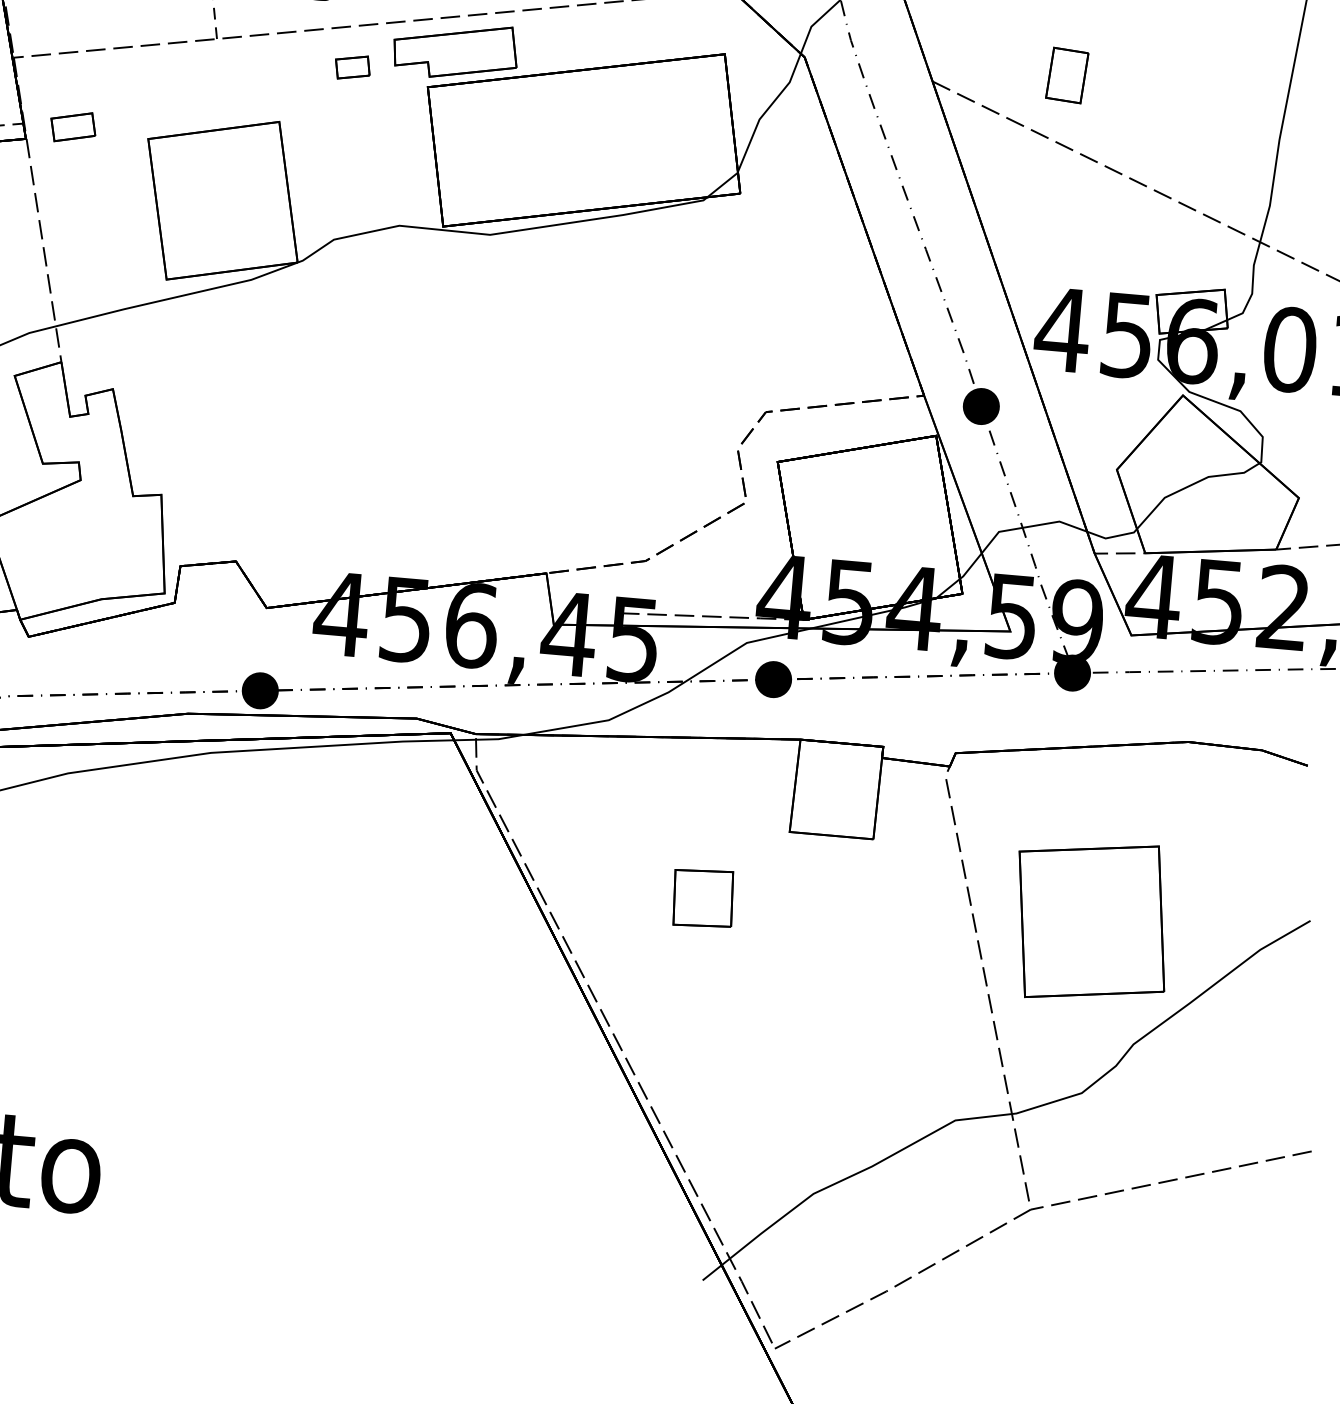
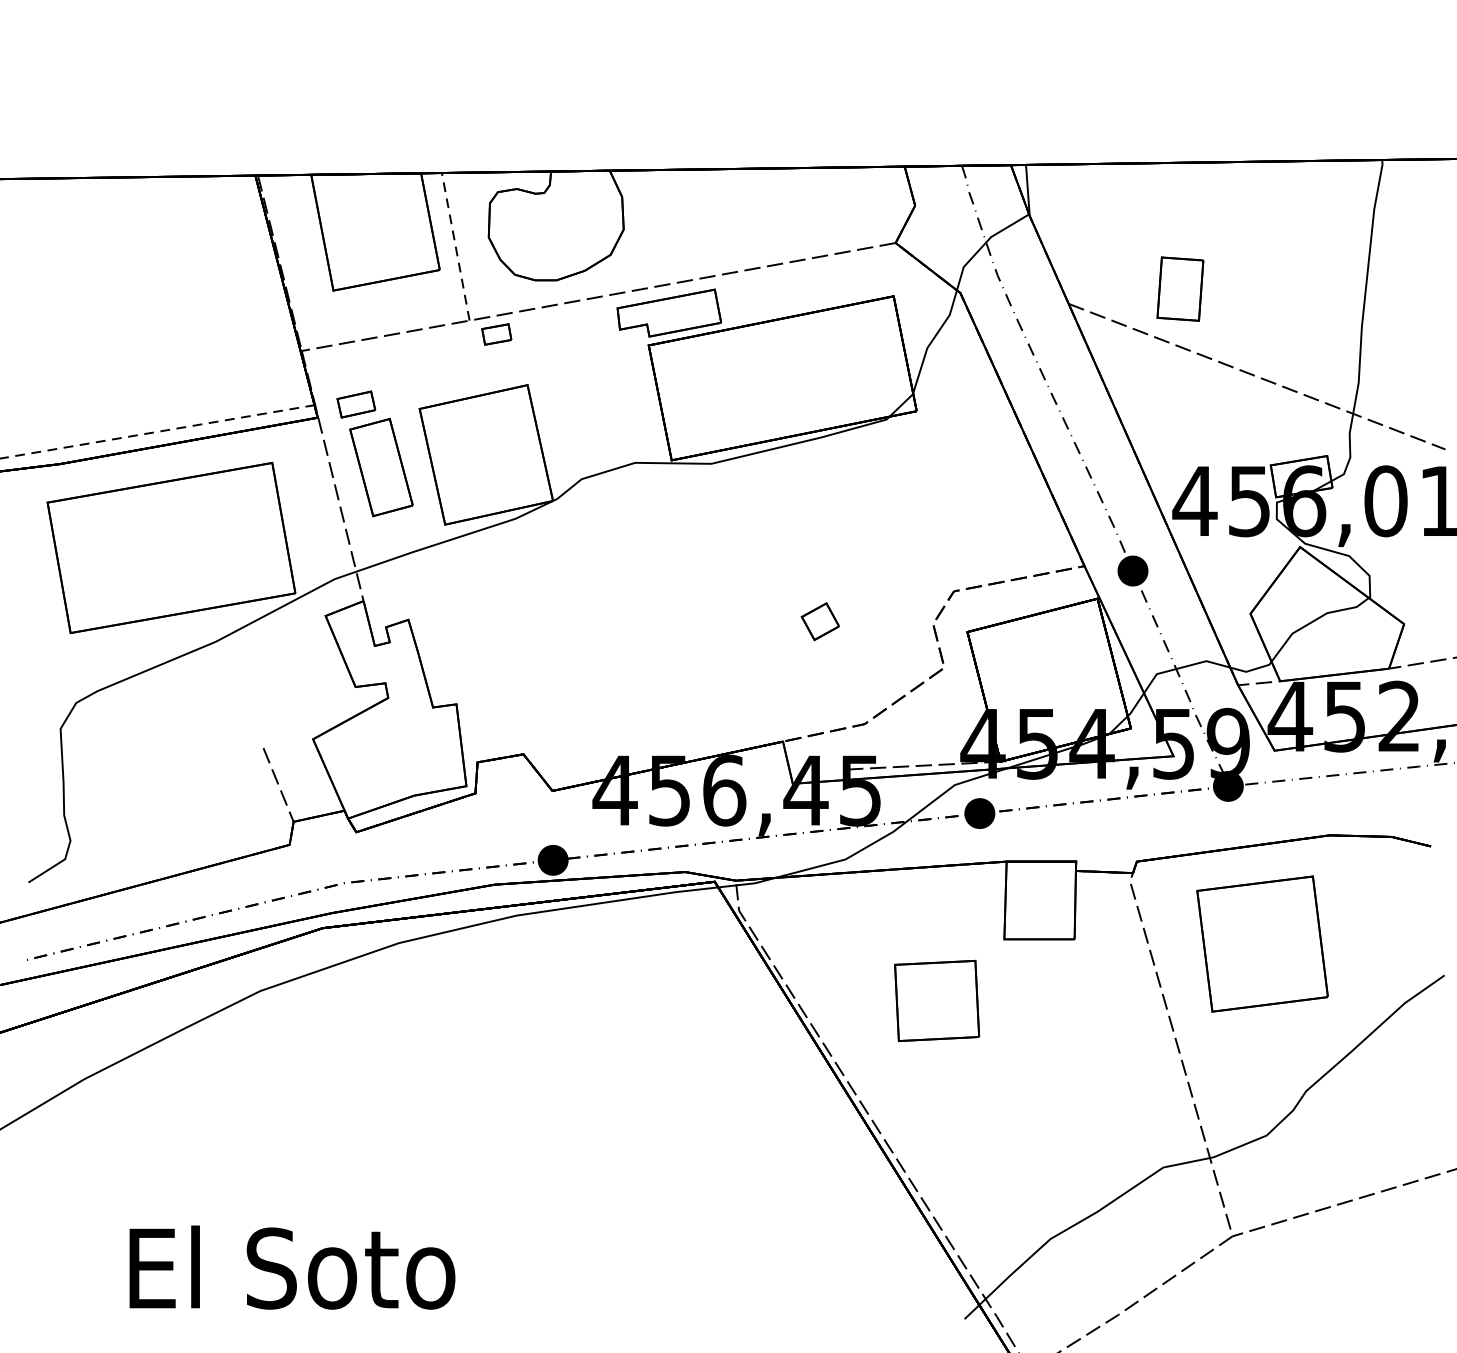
part: (352, 67) -> (496, 334), moved
part: (1067, 74) -> (1180, 288), size x1.43
part: (96, 204) -> (381, 467), added
part: (602, 433) -> (819, 621), added
part: (703, 897) -> (937, 1000), size x1.67
part: (1091, 921) -> (1262, 943), moved

